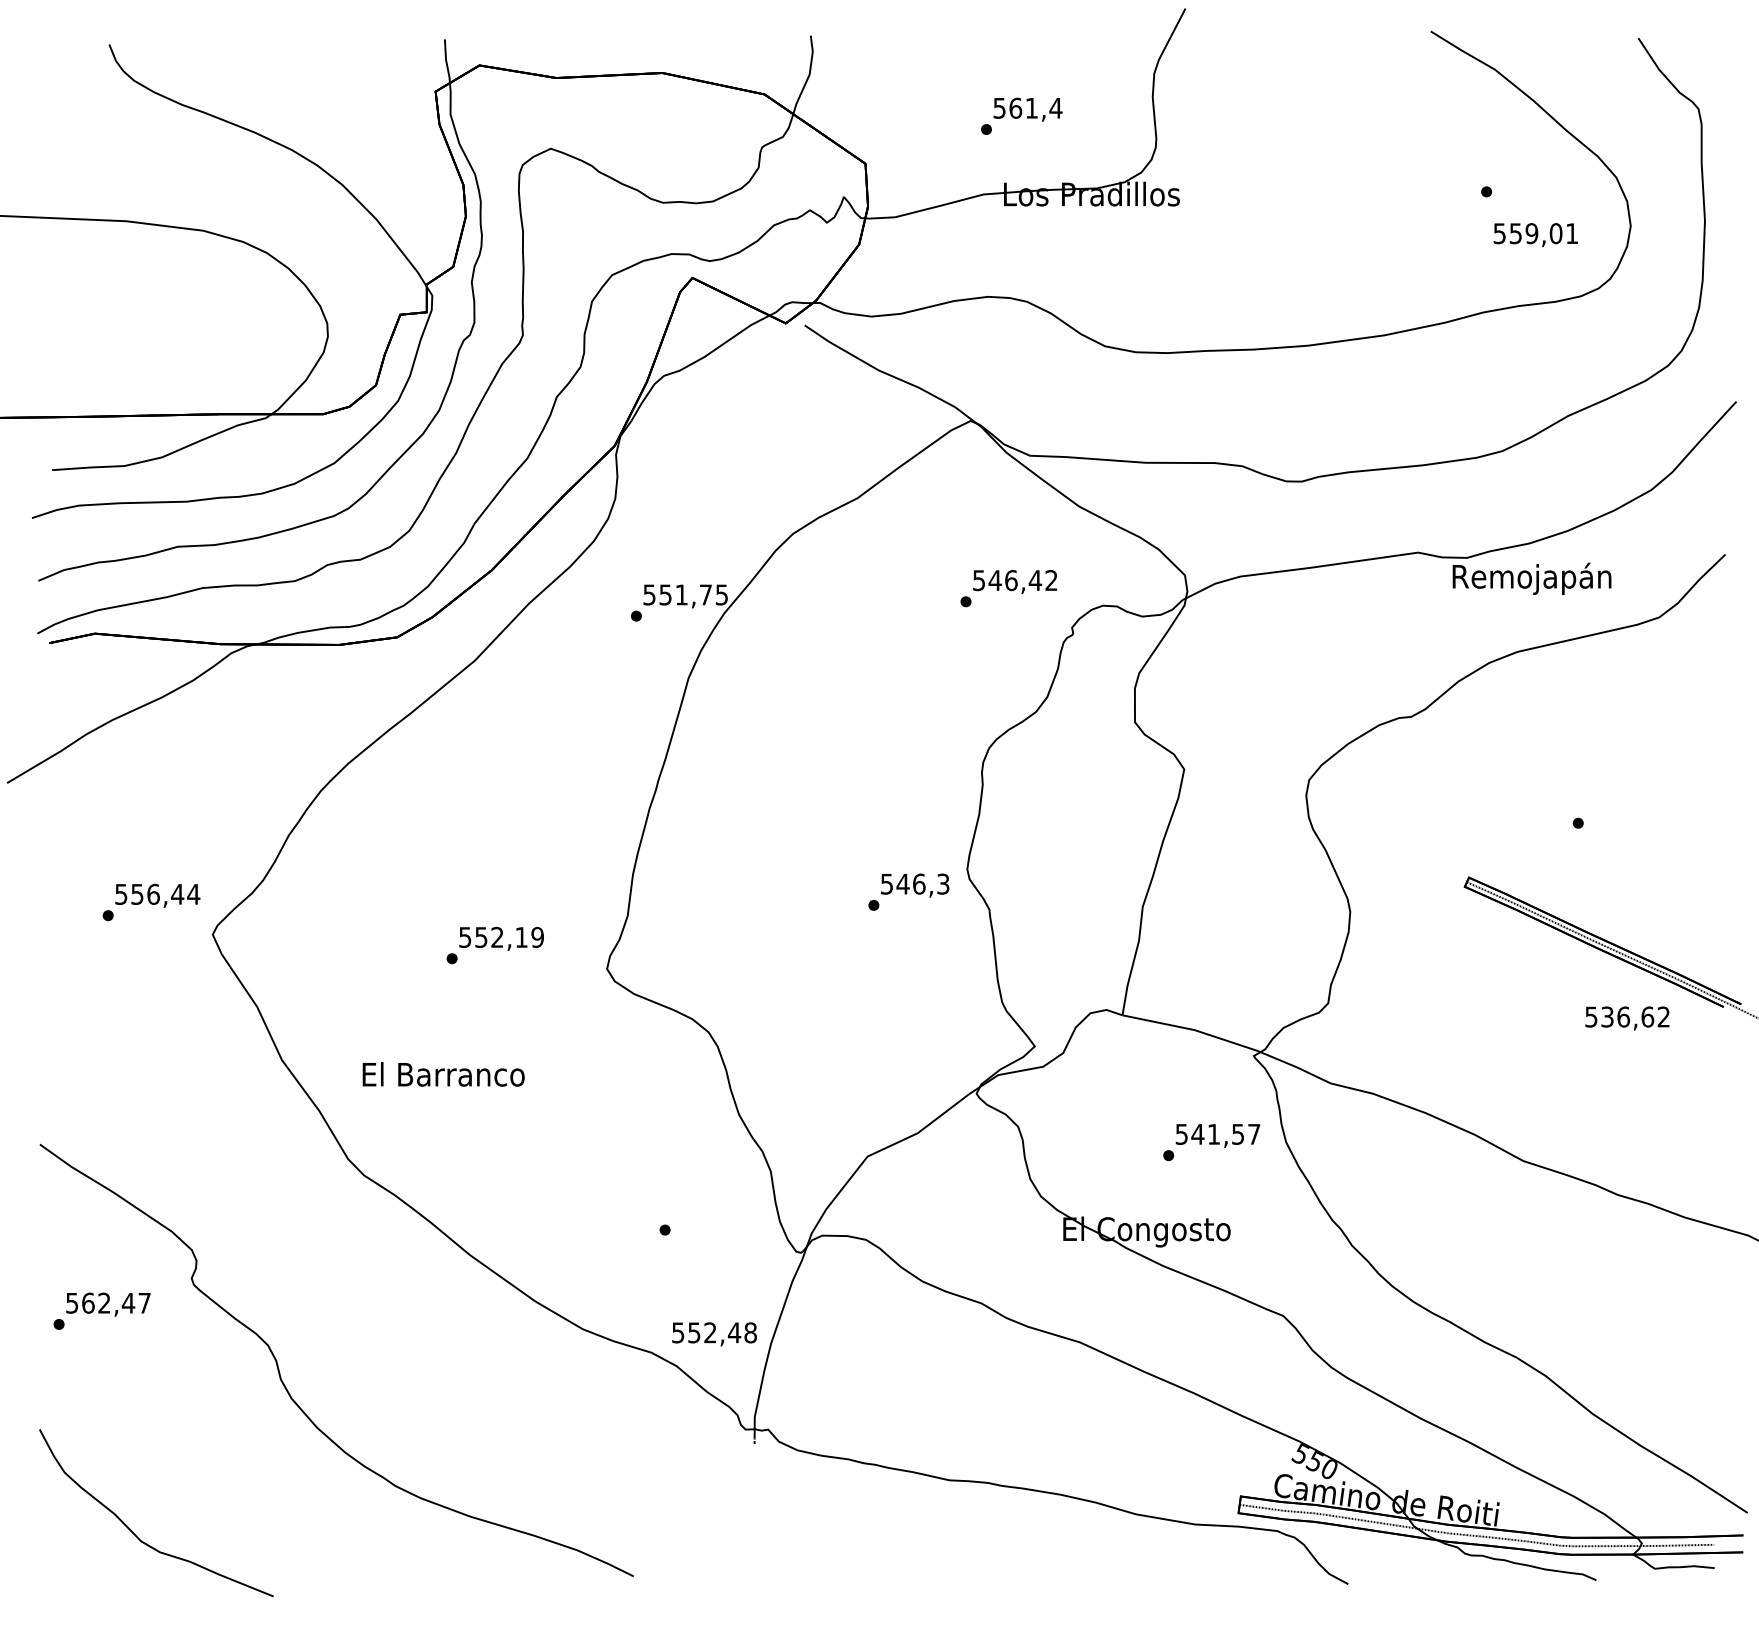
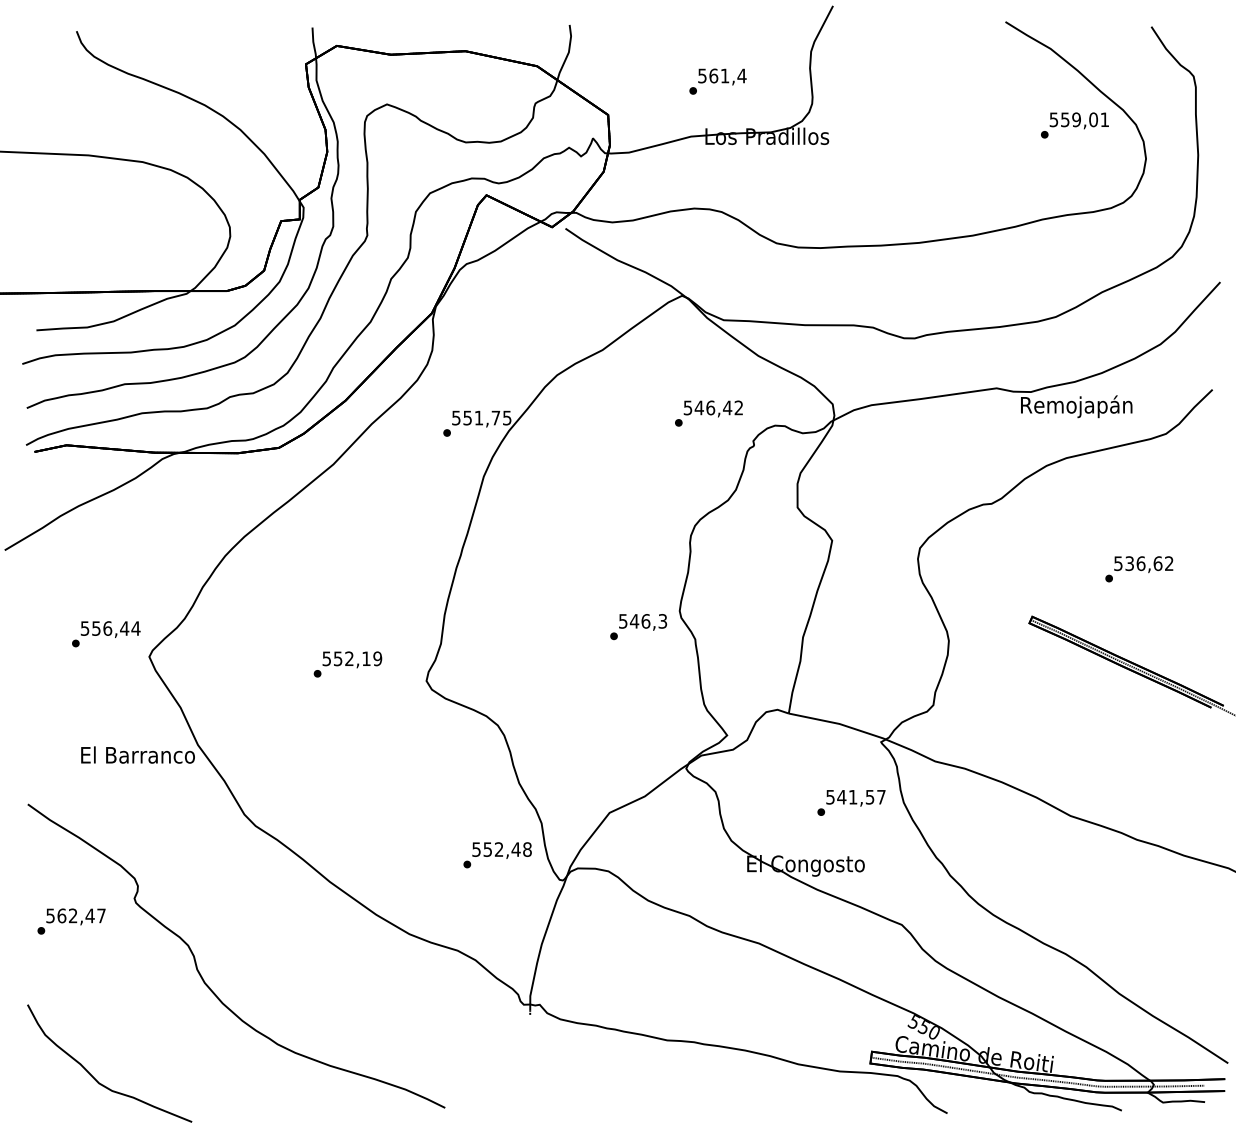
text: (1535, 235) -> (1079, 121), moved
text: (1627, 1018) -> (1143, 564), moved
text: (443, 1074) -> (137, 755), moved
text: (714, 1334) -> (502, 850), moved

